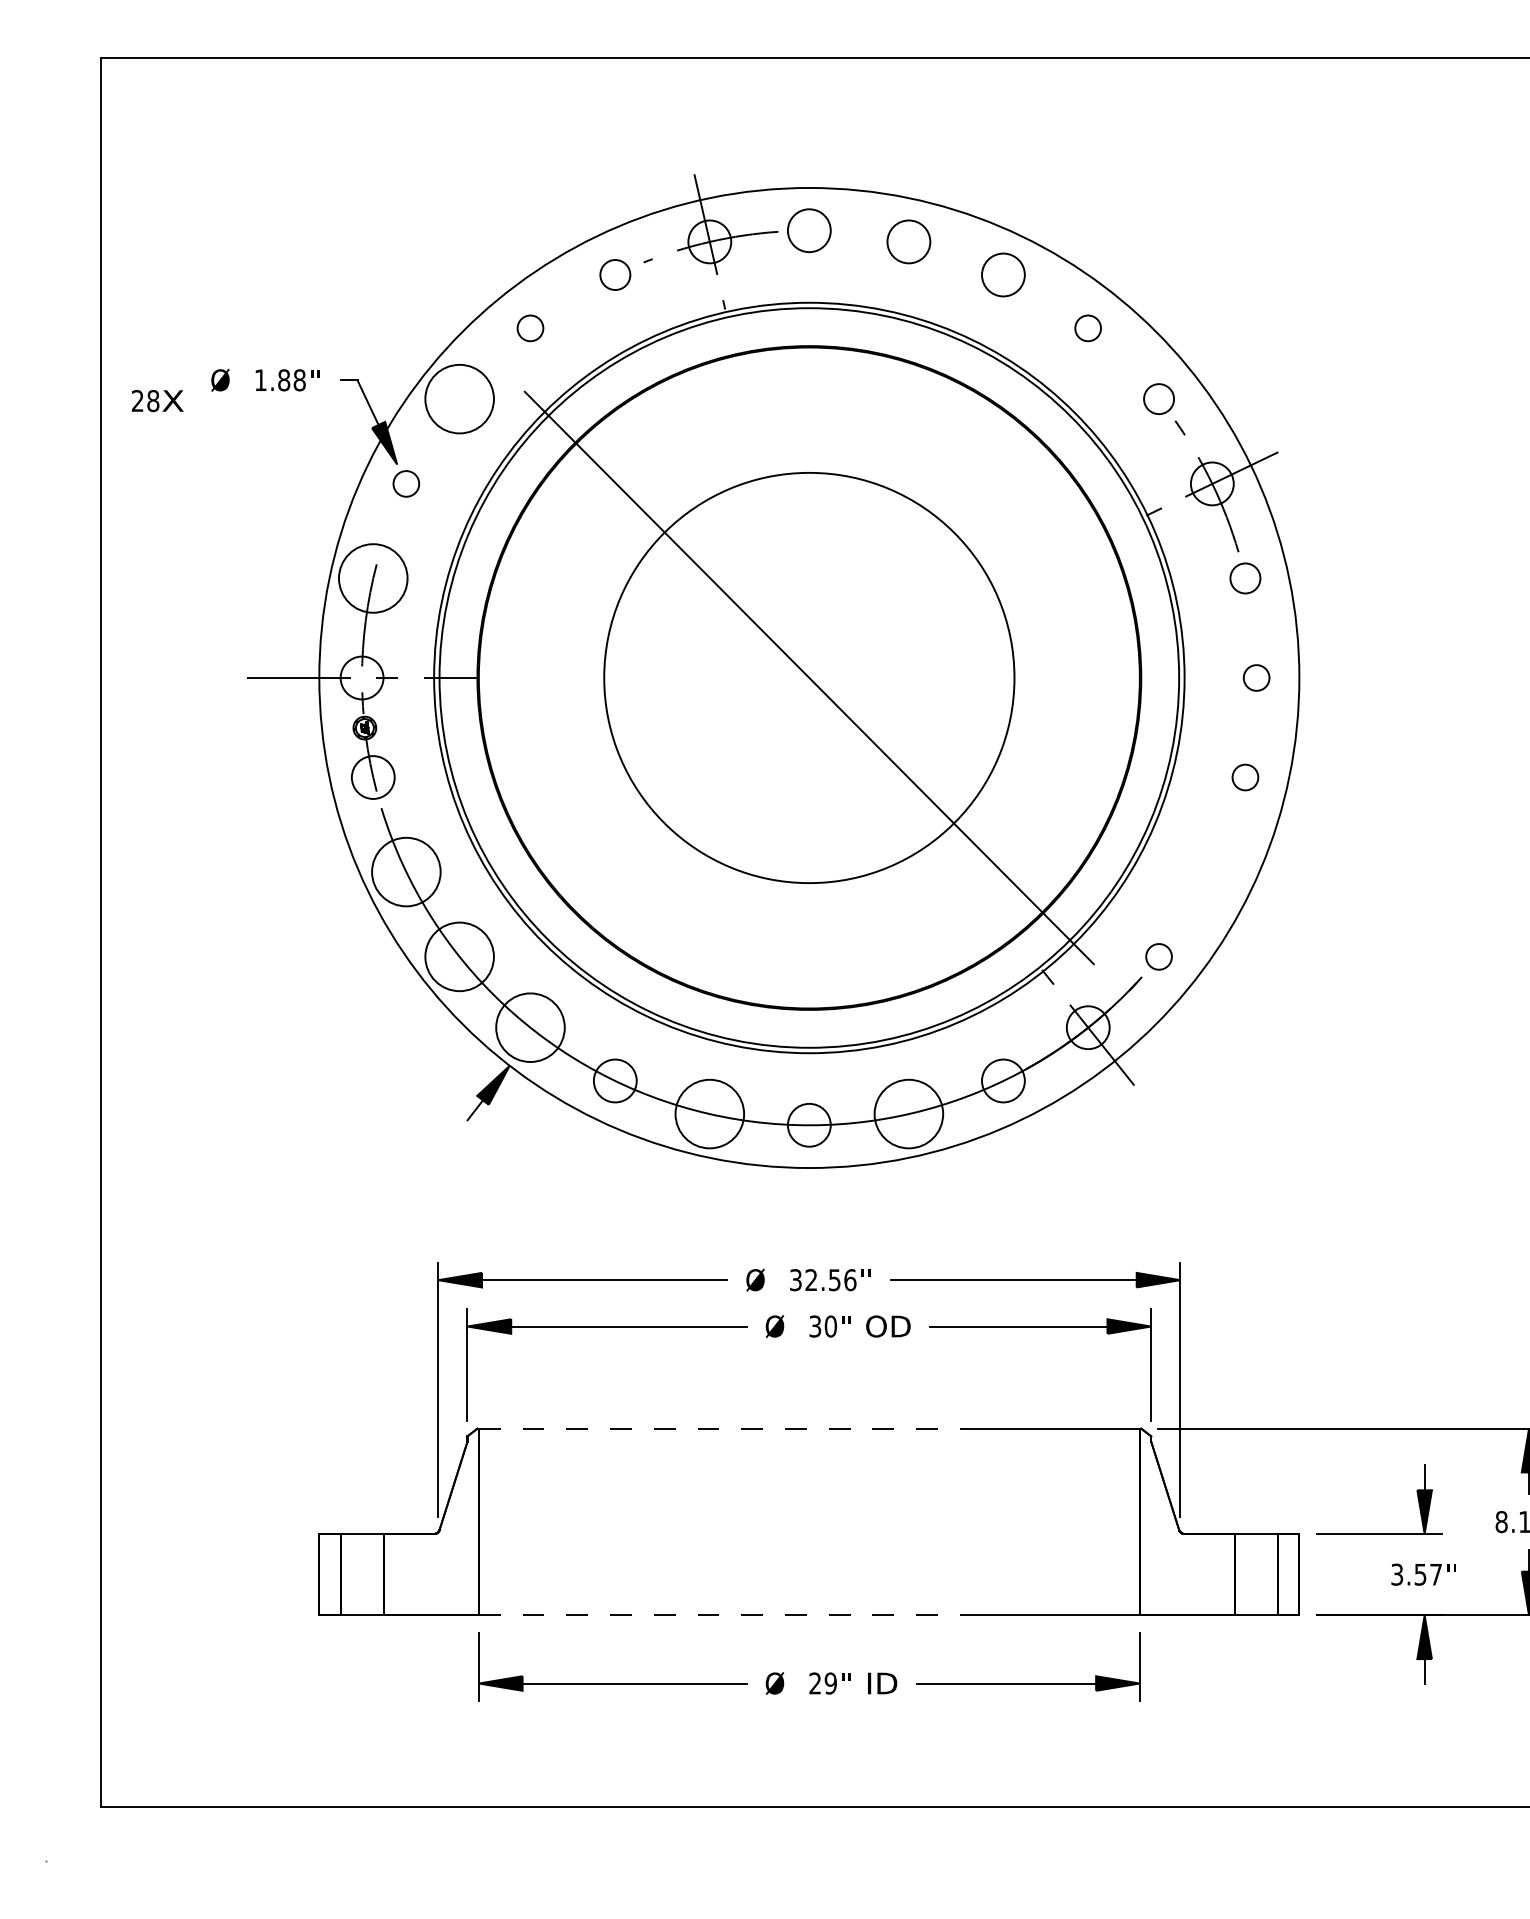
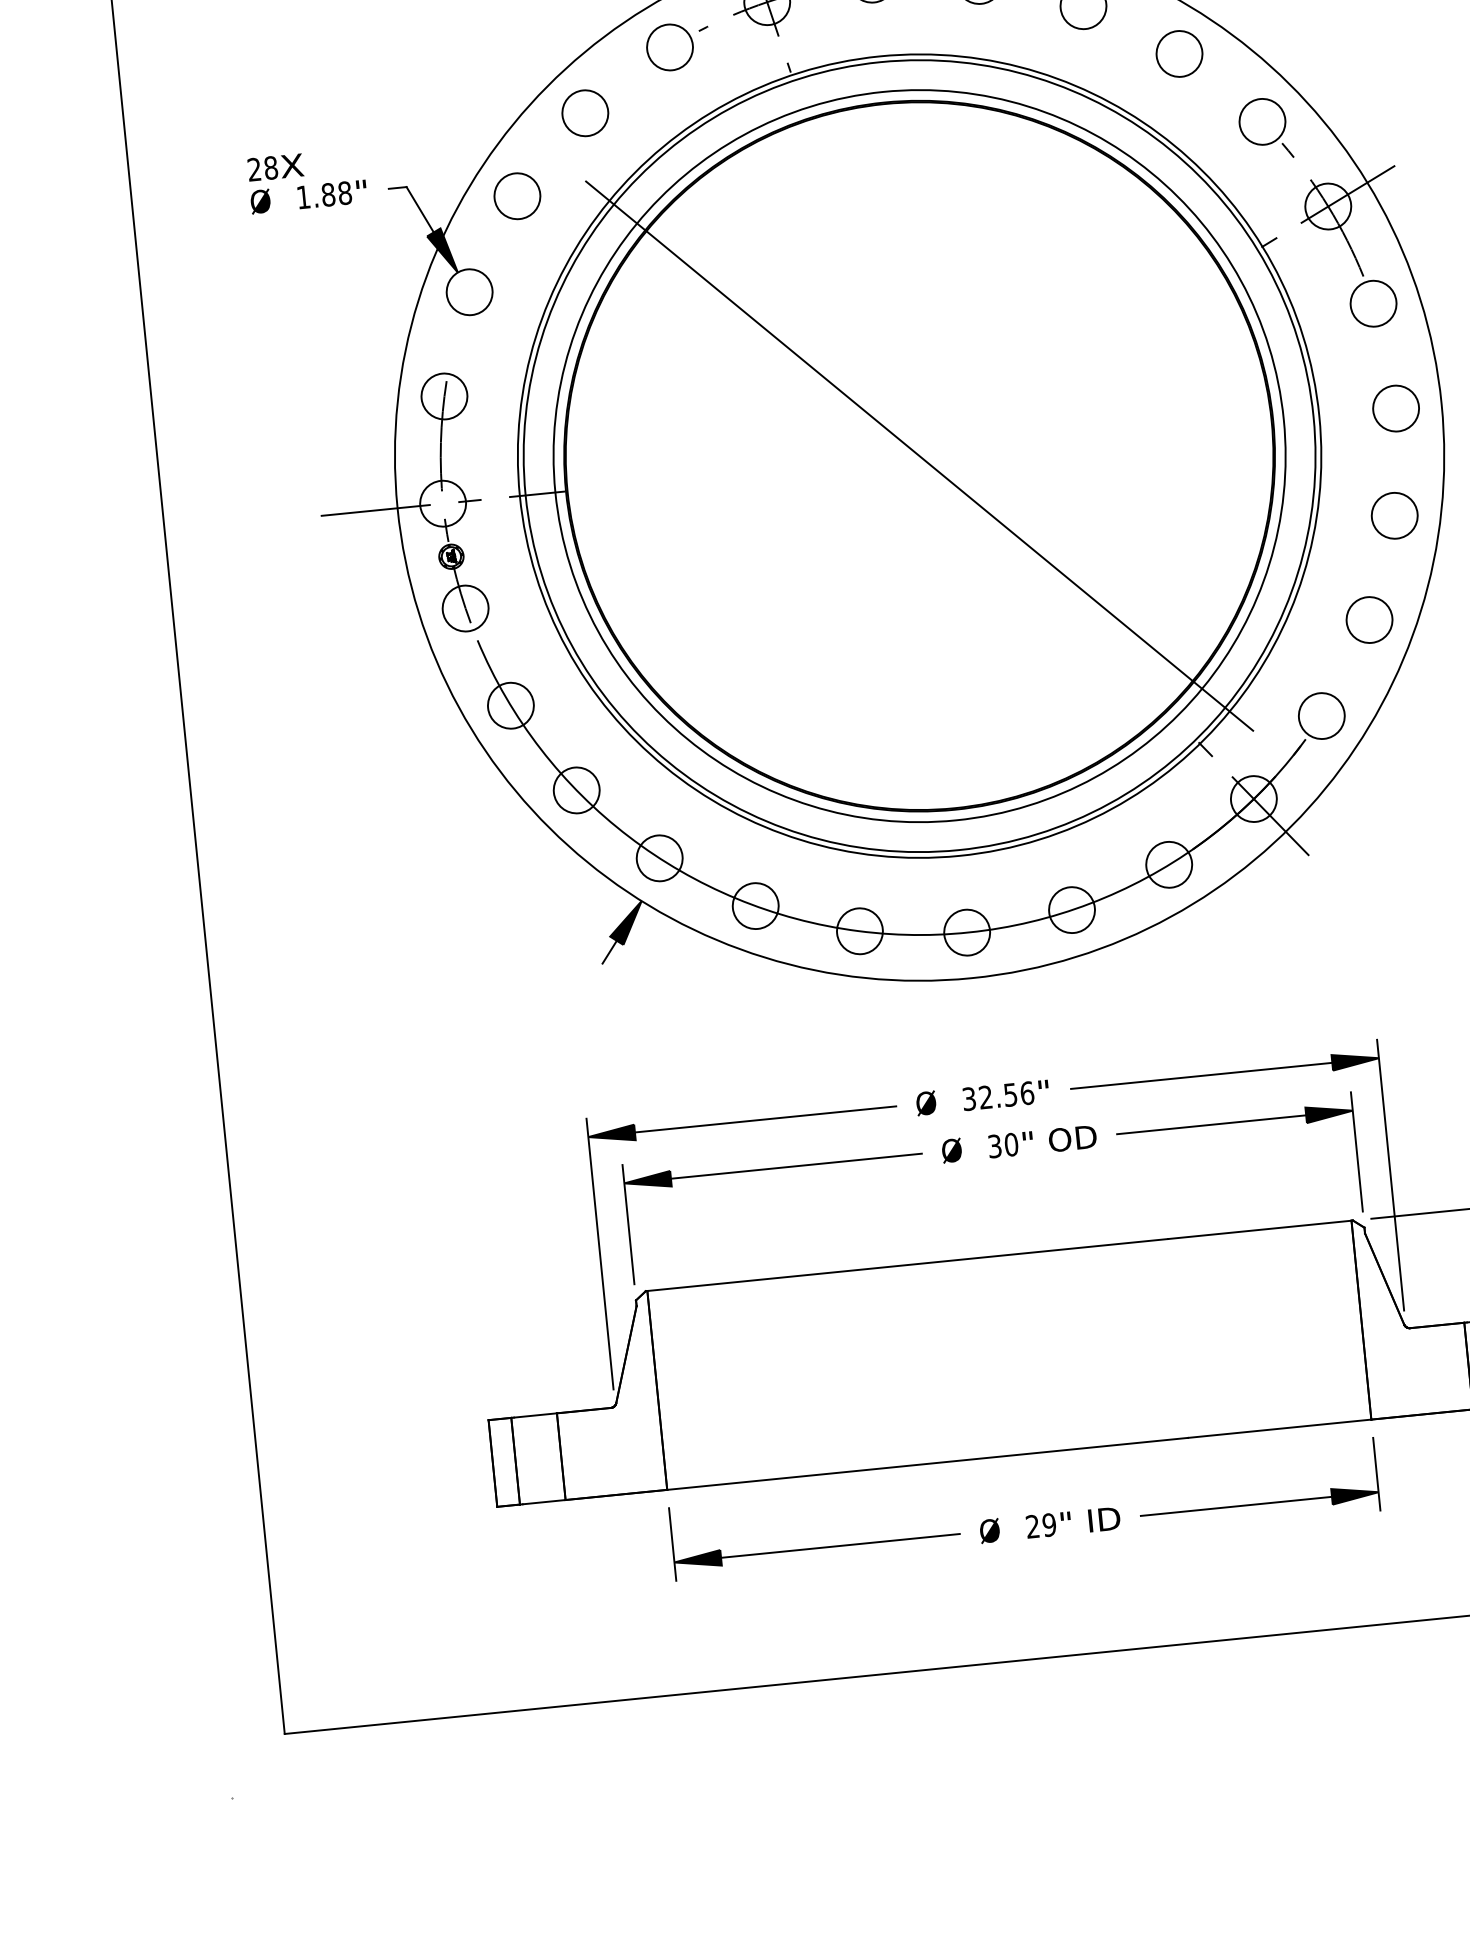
circle: (615, 274) -> (670, 46), size x1.43
circle: (530, 328) -> (585, 113), size x1.67
circle: (1087, 328) -> (1178, 54), size x1.67
circle: (459, 398) -> (517, 195), size x0.62
circle: (1158, 398) -> (1261, 121), size x1.43
text: (157, 401) -> (275, 168), moved
circle: (405, 483) -> (468, 291), size x1.67
circle: (372, 578) -> (443, 396), size x0.62
circle: (1245, 578) -> (1373, 303), size x1.43
circle: (809, 677) -> (919, 455), size x1.67
circle: (1256, 677) -> (1395, 408), size x1.67
circle: (1245, 777) -> (1394, 515), size x1.67
circle: (405, 871) -> (509, 705), size x0.62
circle: (1212, 871) -> (1369, 619), added
circle: (459, 956) -> (576, 790), size x0.62
circle: (1158, 956) -> (1321, 715), size x1.67
circle: (530, 1027) -> (659, 858), size x0.62
circle: (709, 1113) -> (859, 930), size x0.62
circle: (908, 1113) -> (1071, 909), size x0.62
line: (723, 1428) -> (907, 1264), dashed -> solid
line: (723, 1615) -> (927, 1464), dashed -> solid

